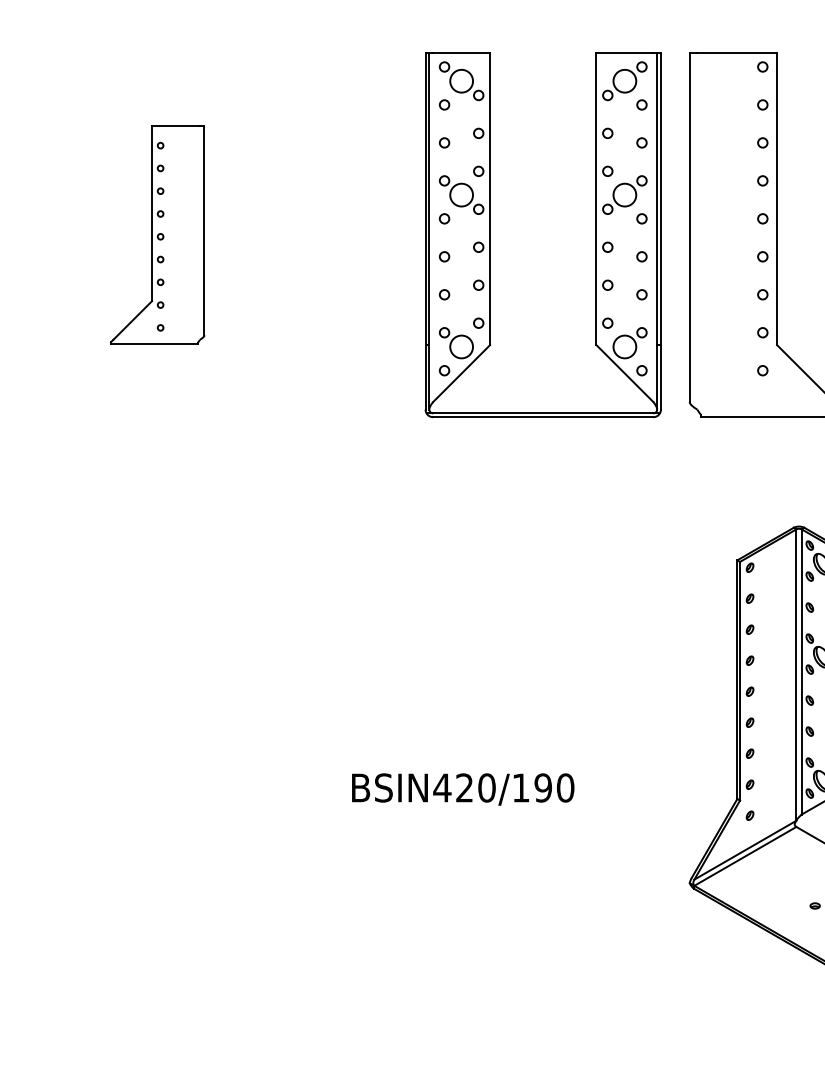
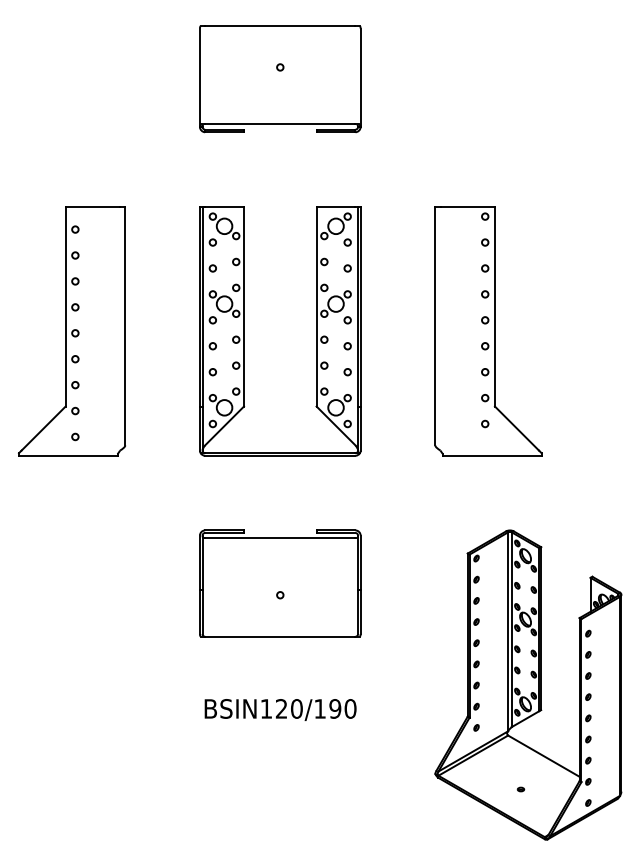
part: (156, 235) -> (71, 331), size x1.67
part: (490, 235) -> (244, 331), moved
part: (462, 604) -> (280, 583), added
text: (442, 787) -> (266, 708), BSIN420/190 -> BSIN120/190

